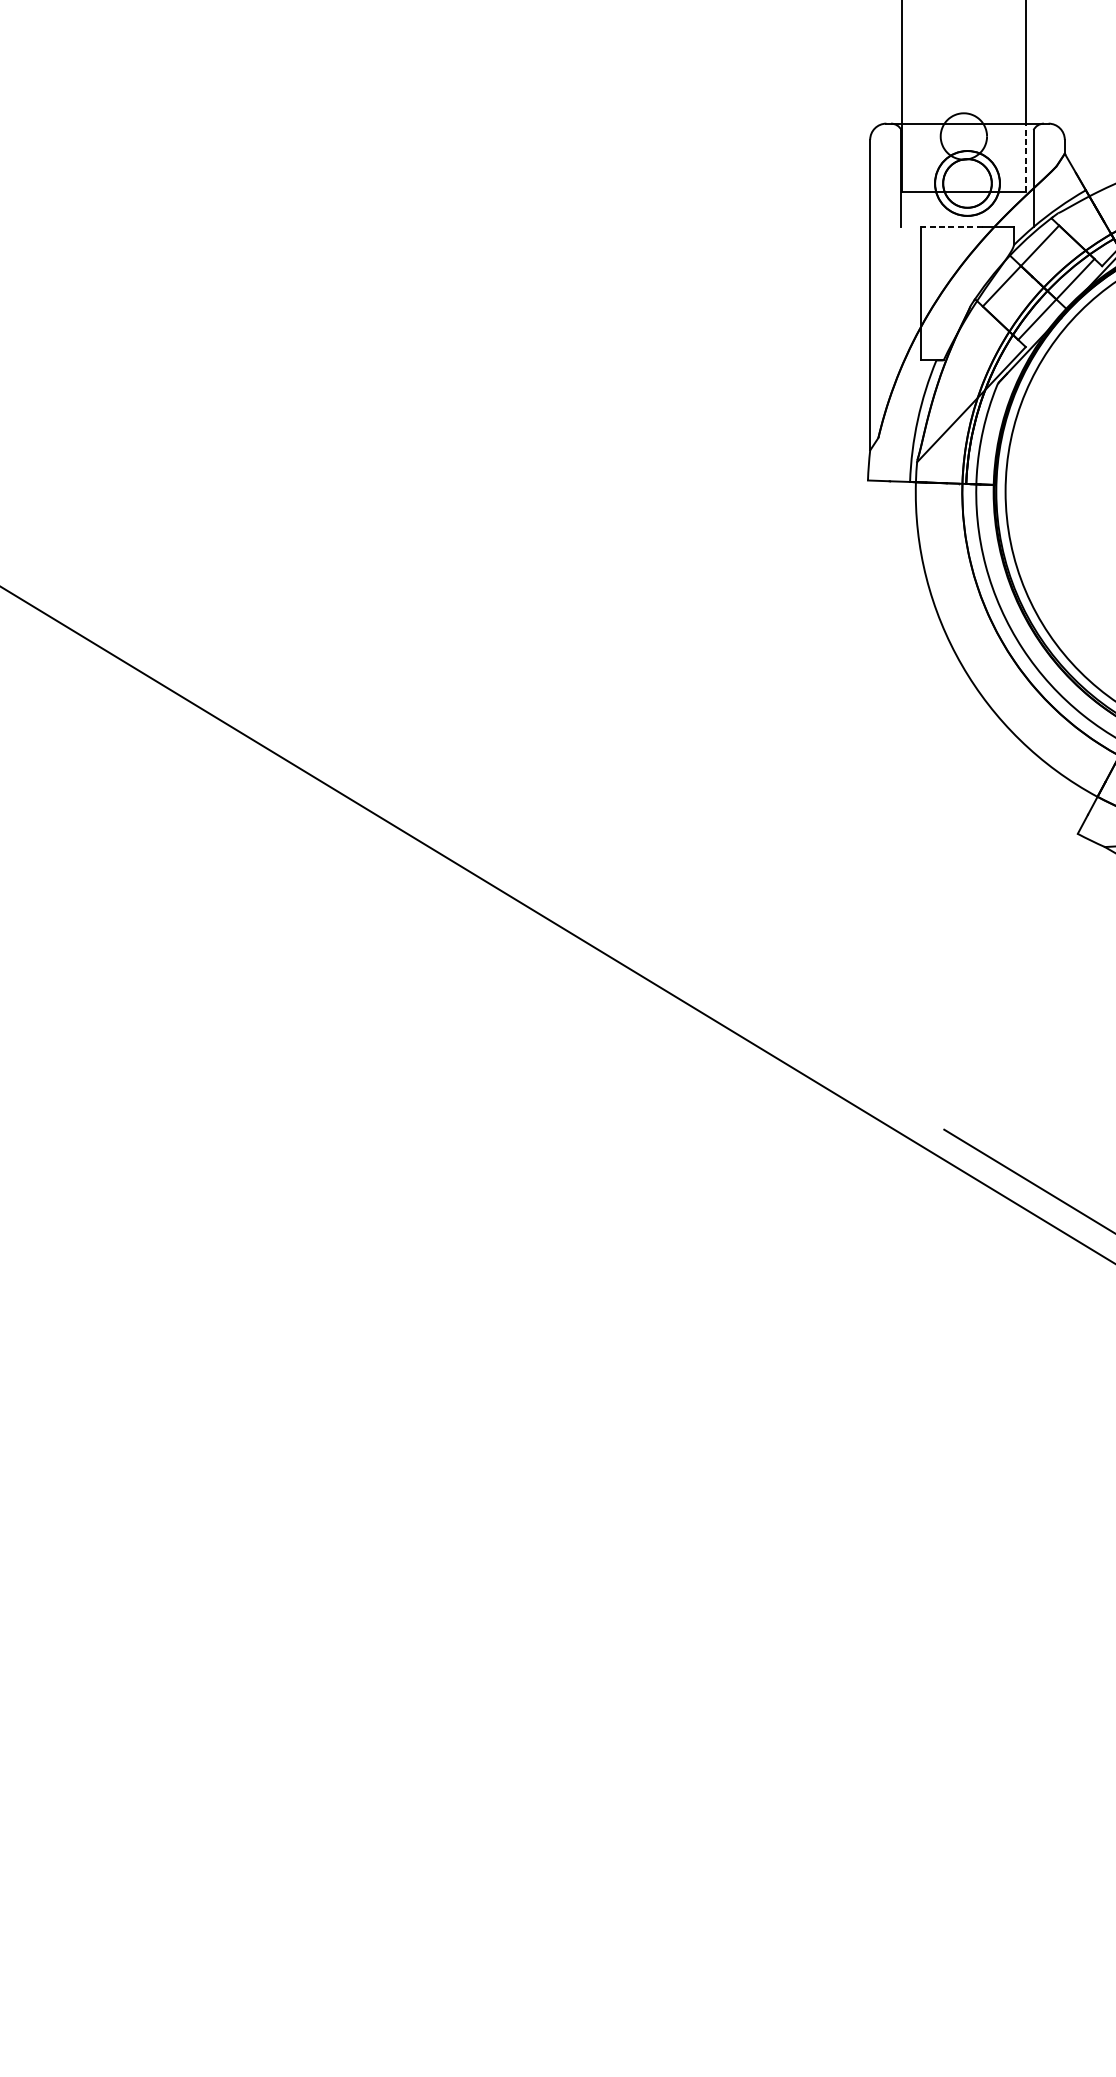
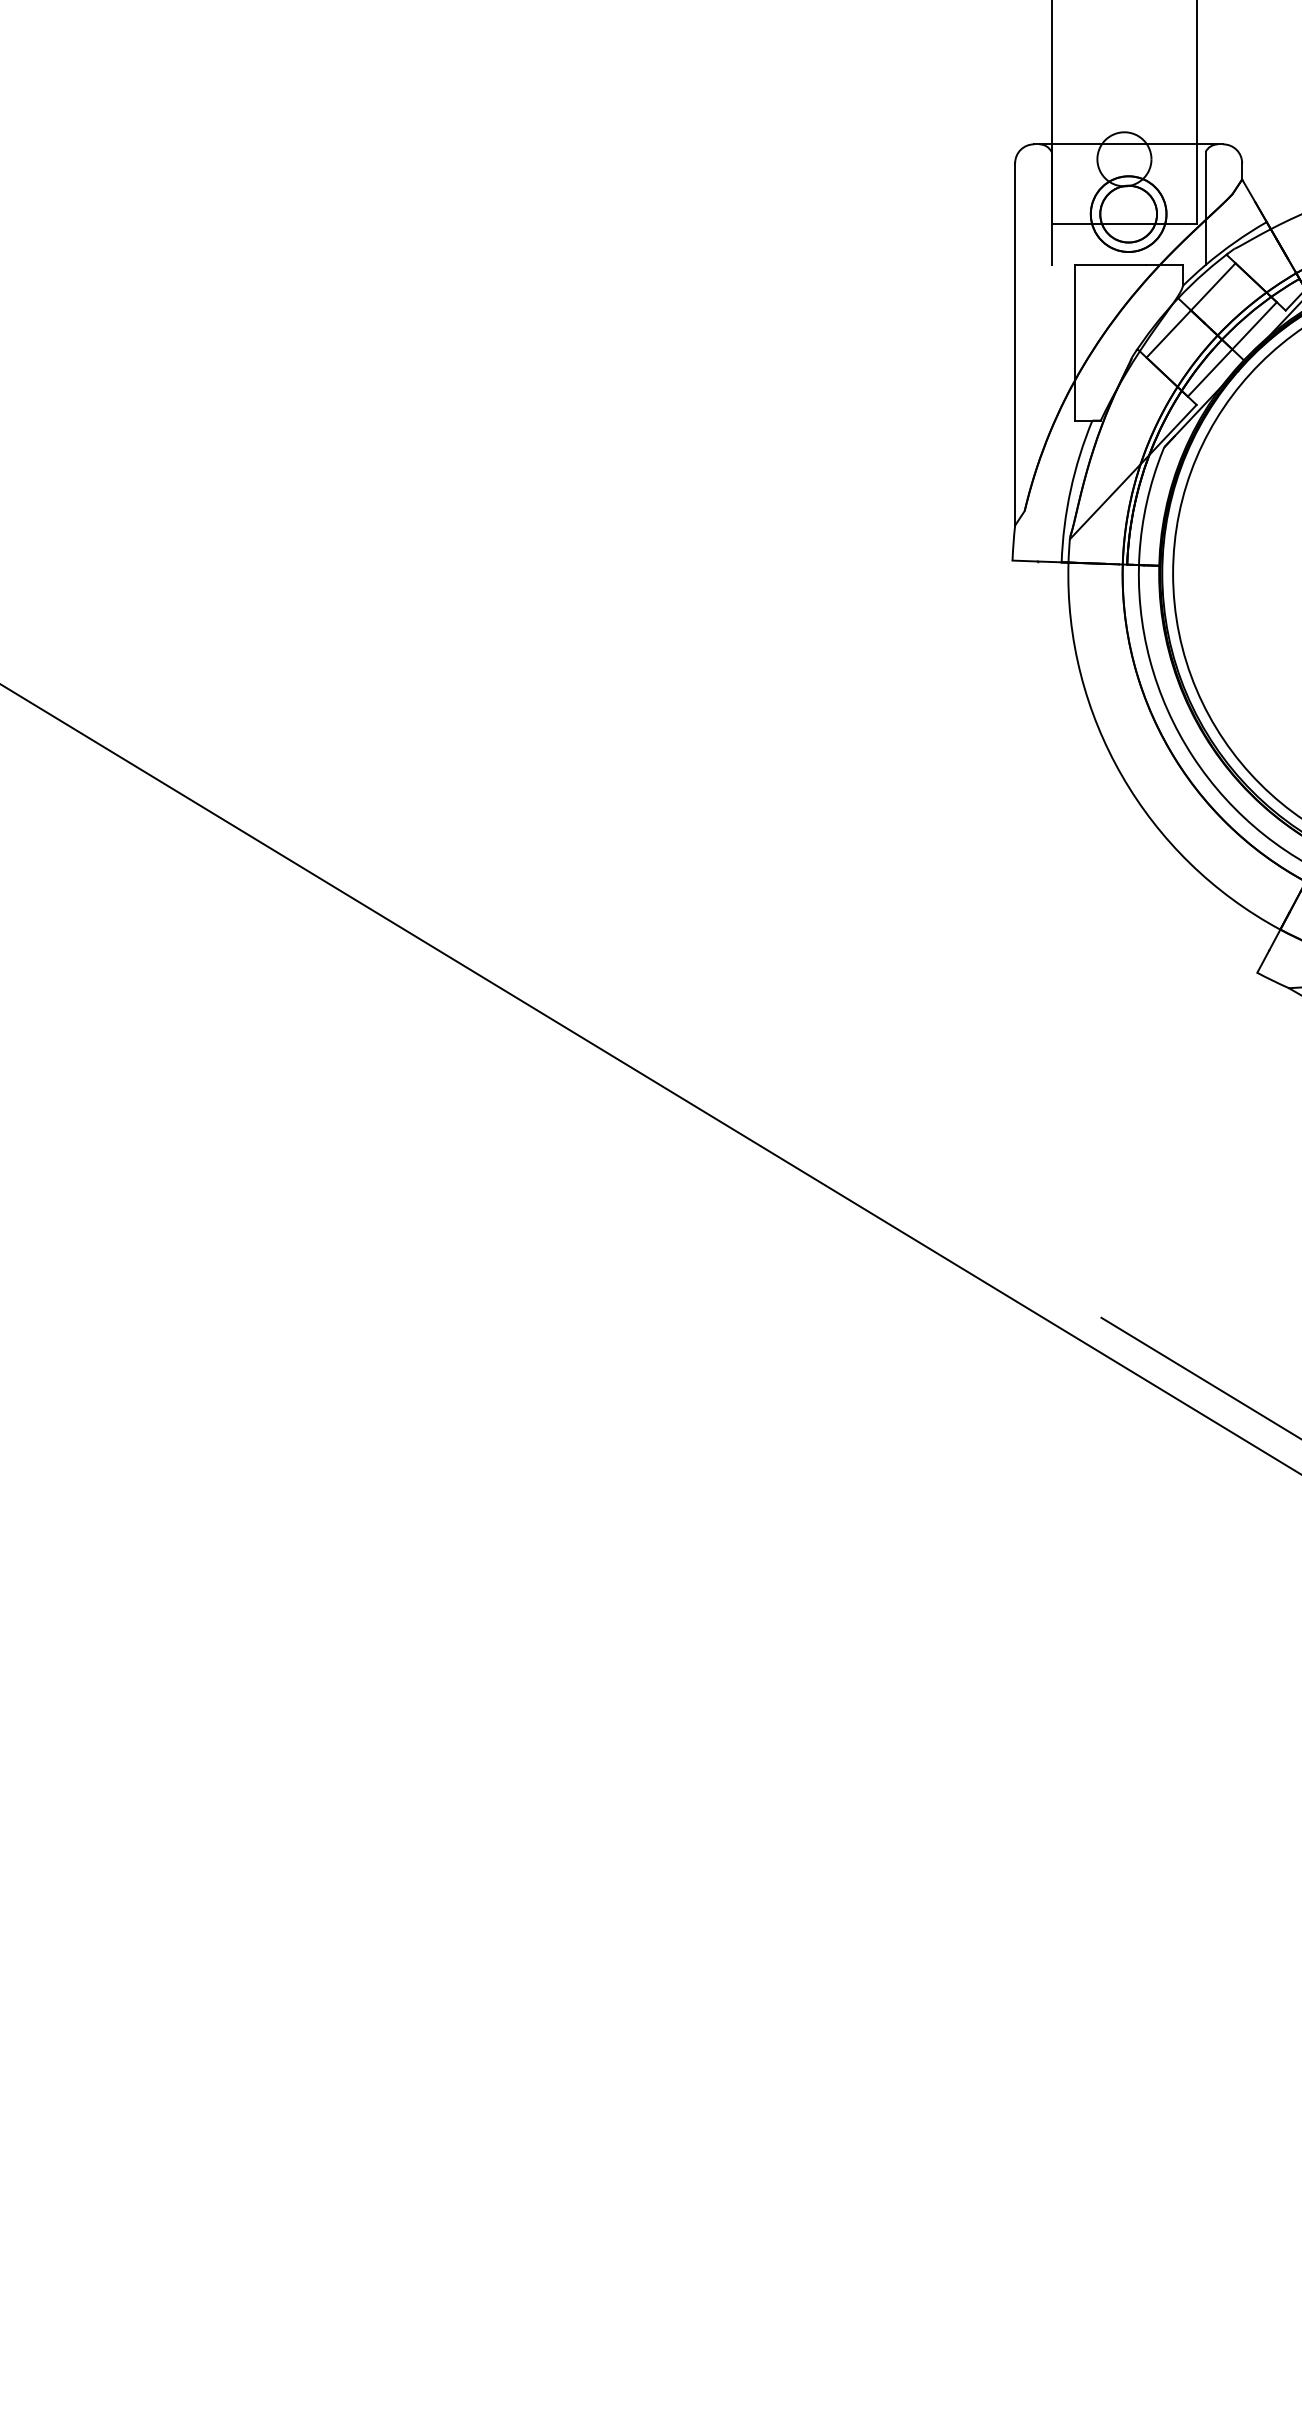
line: (1026, 158) -> (1197, 184), dashed -> solid
line: (951, 227) -> (1110, 265), dashed -> solid

